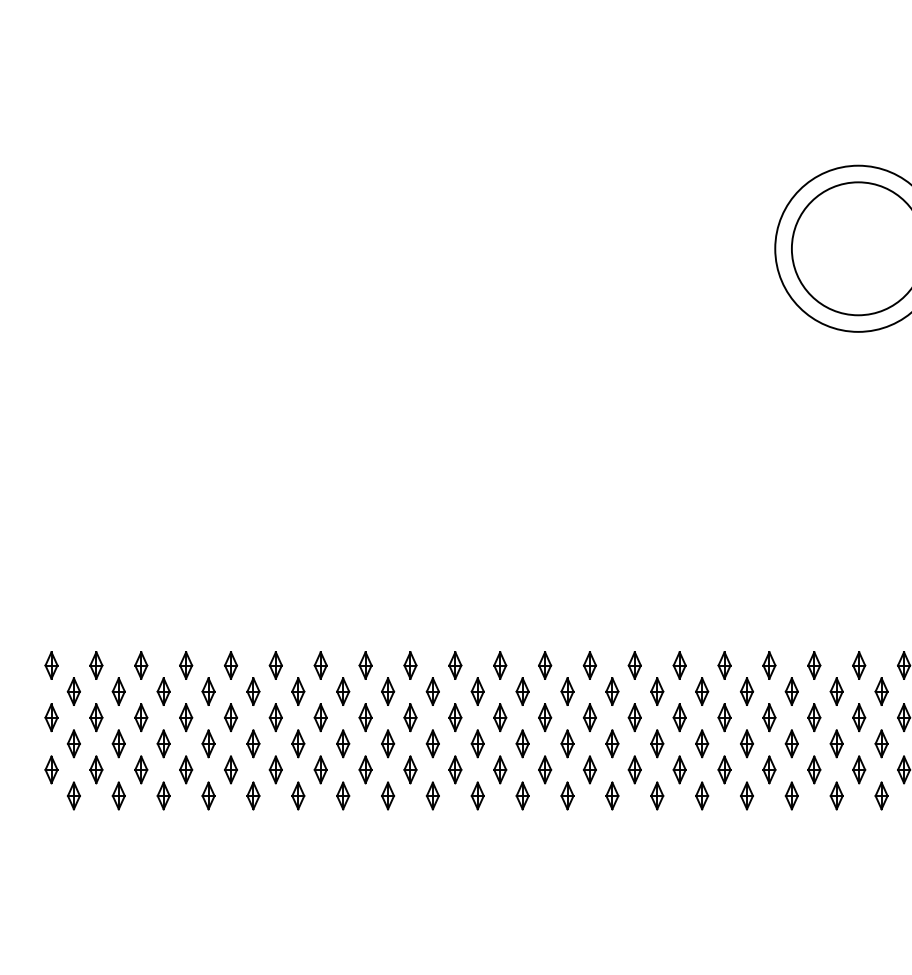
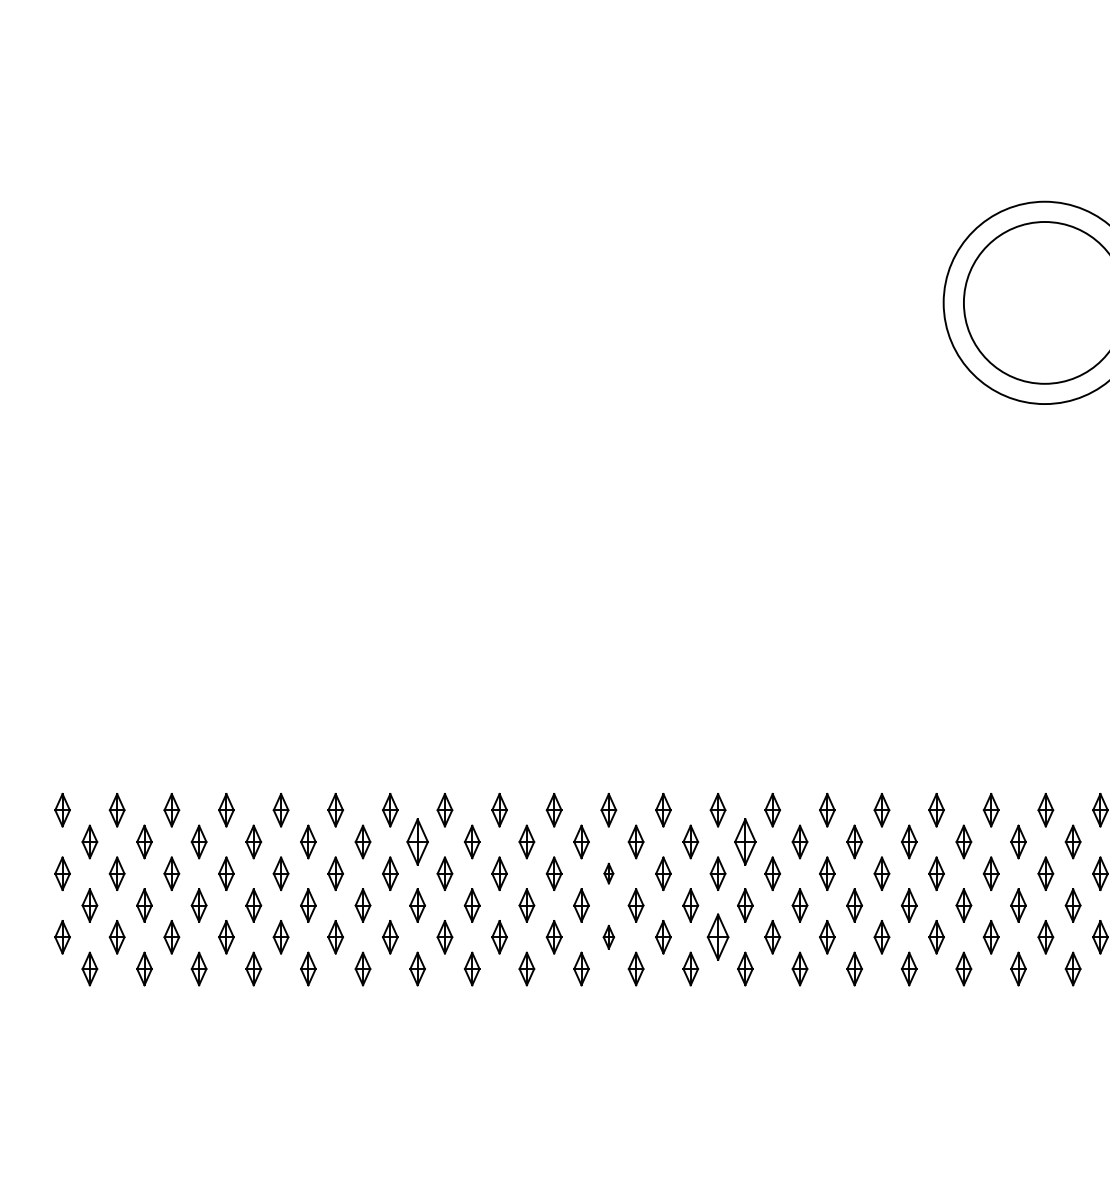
part: (343, 691) -> (417, 841), size x1.4
part: (612, 691) -> (745, 841), size x1.4
part: (499, 717) -> (608, 873), size x0.6
part: (499, 770) -> (608, 937), size x0.7
part: (589, 770) -> (717, 937), size x1.4

